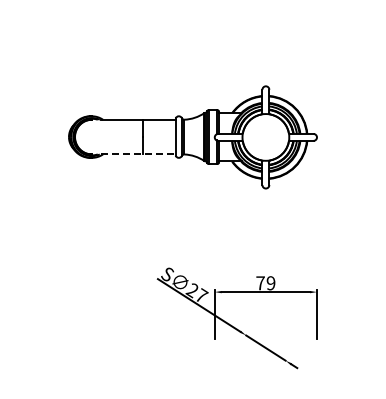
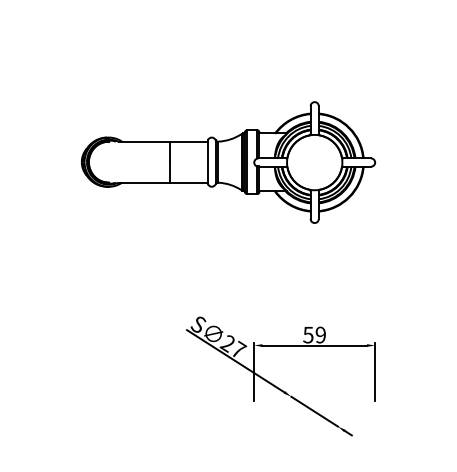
line: (138, 154) -> (164, 182), dashed -> solid
text: (260, 283) -> (308, 335), 79 -> 59

